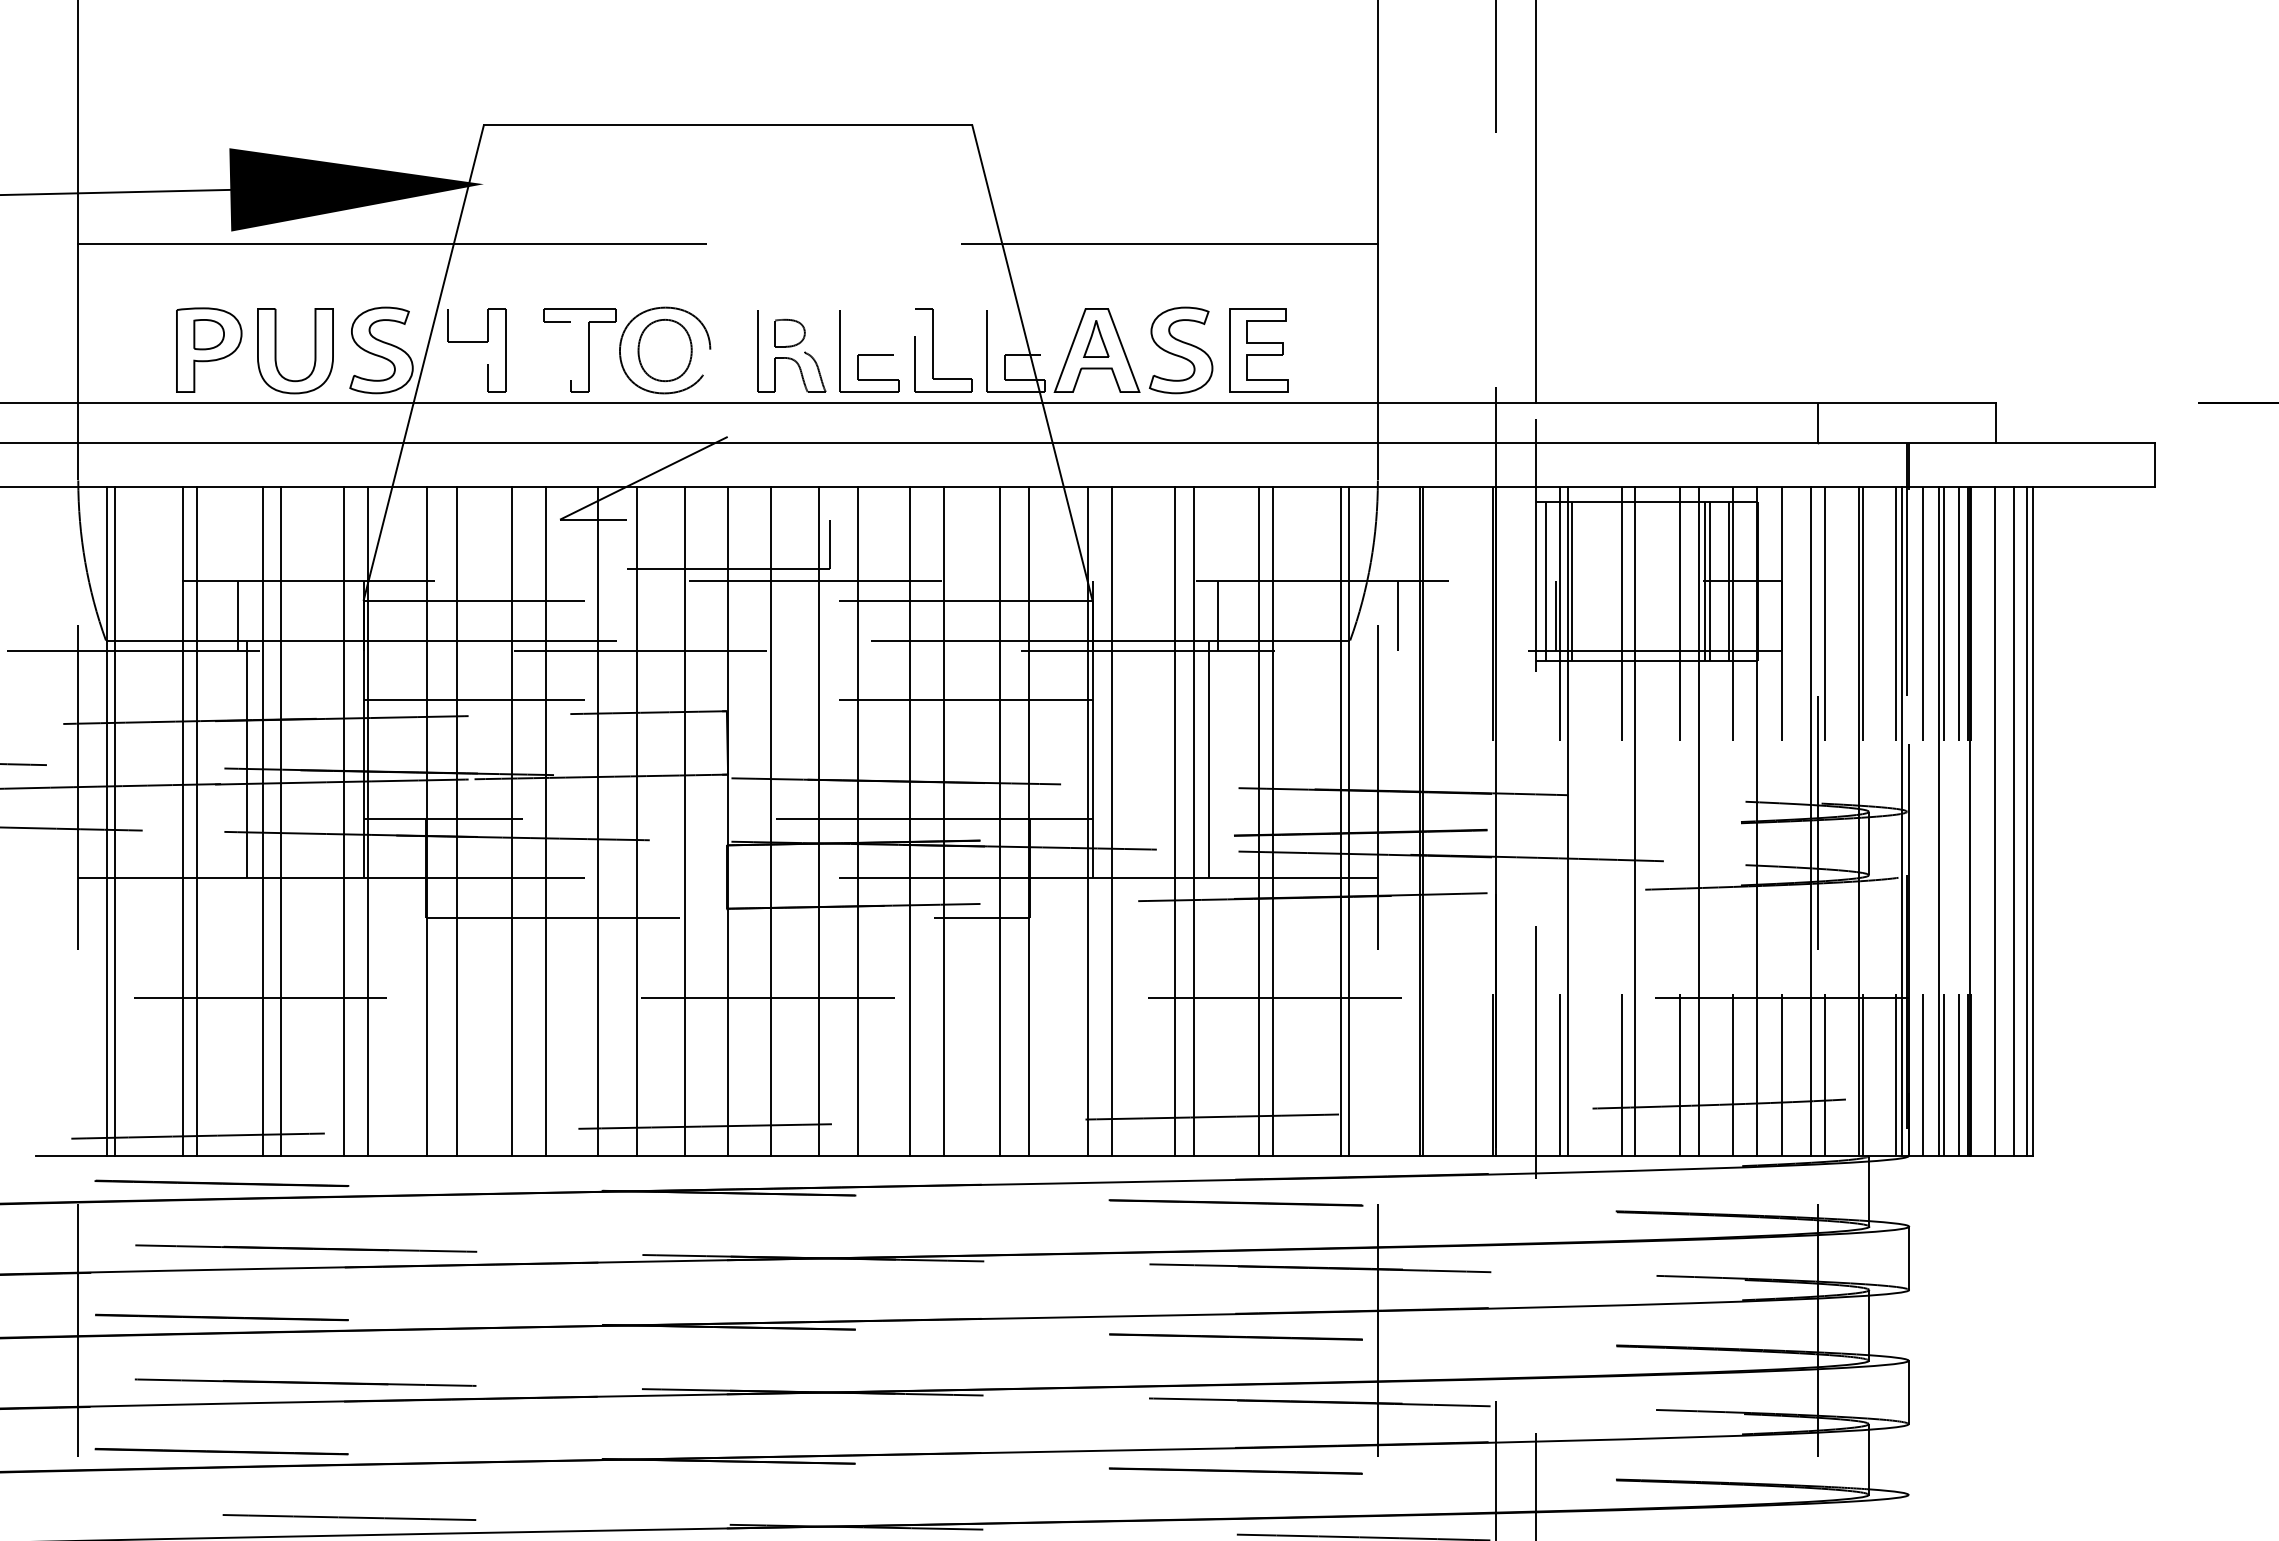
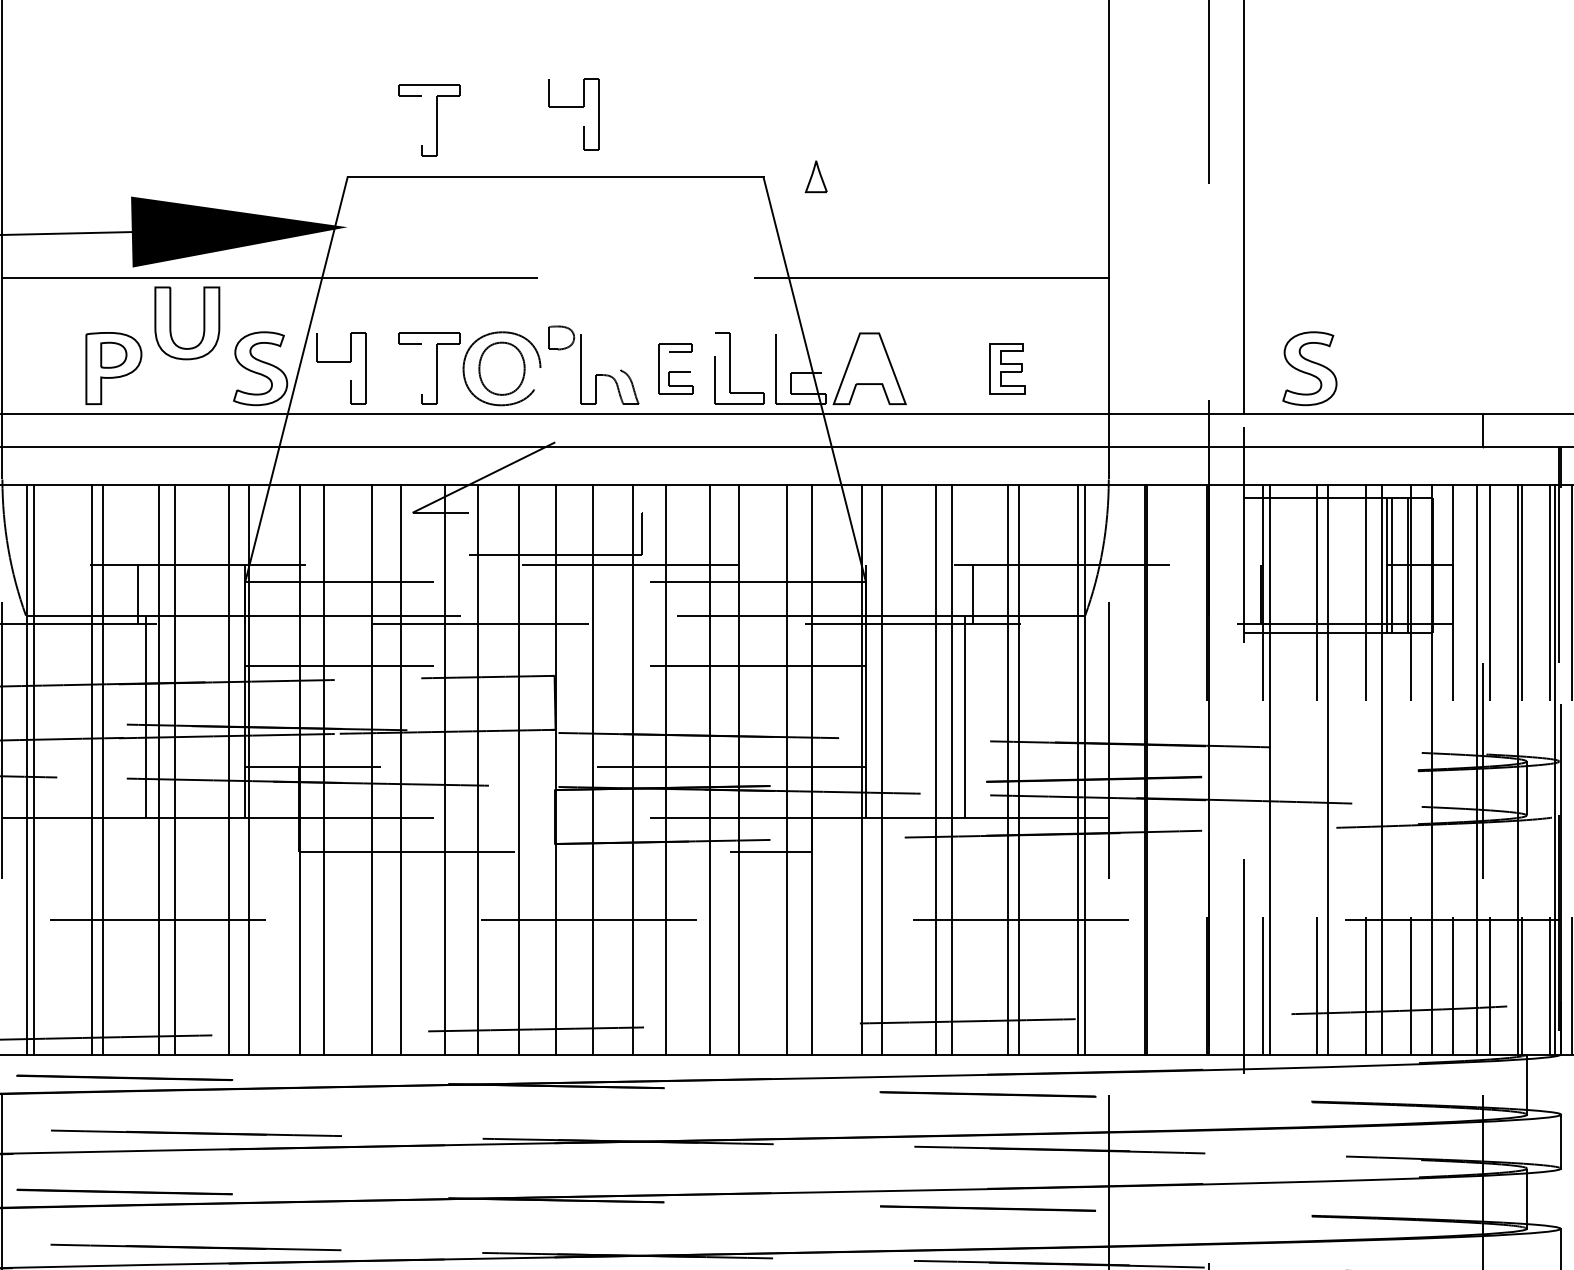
part: (749, 43) -> (573, 107), added
part: (588, 58) -> (436, 120), added
part: (789, 332) -> (561, 337), moved
part: (1096, 338) -> (816, 176), moved
part: (1181, 350) -> (1310, 368), moved
part: (1258, 350) -> (1007, 368), size x0.7
part: (276, 351) -> (171, 323), moved
part: (869, 351) -> (675, 369), size x0.7
line: (1546, 581) -> (1252, 565), removed
line: (1572, 581) -> (1274, 565), removed
line: (1397, 615) -> (1125, 594), removed

